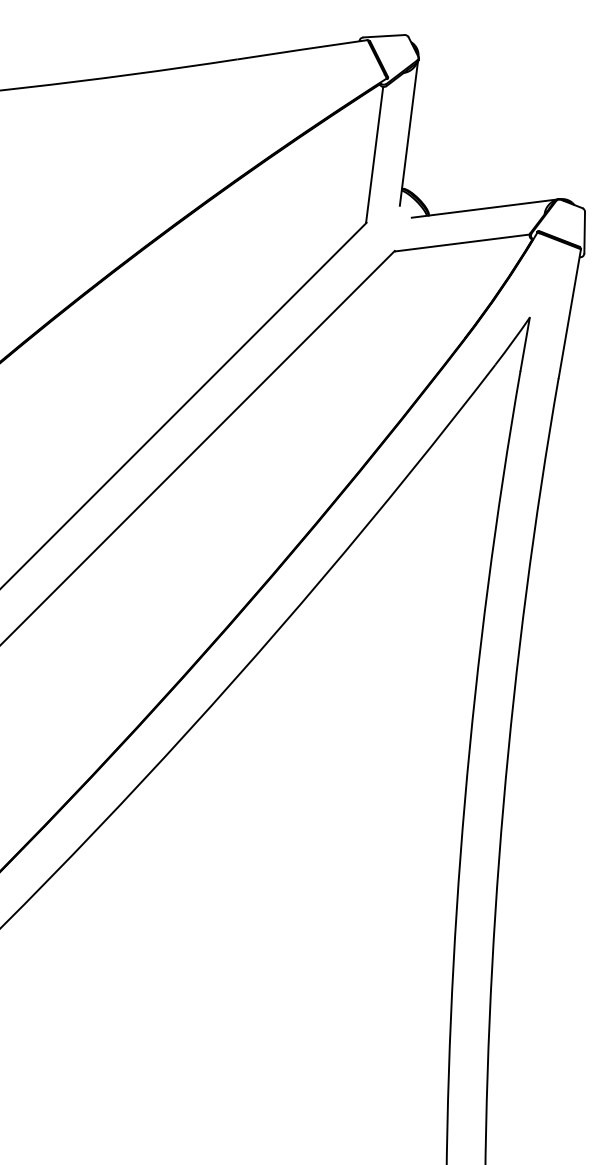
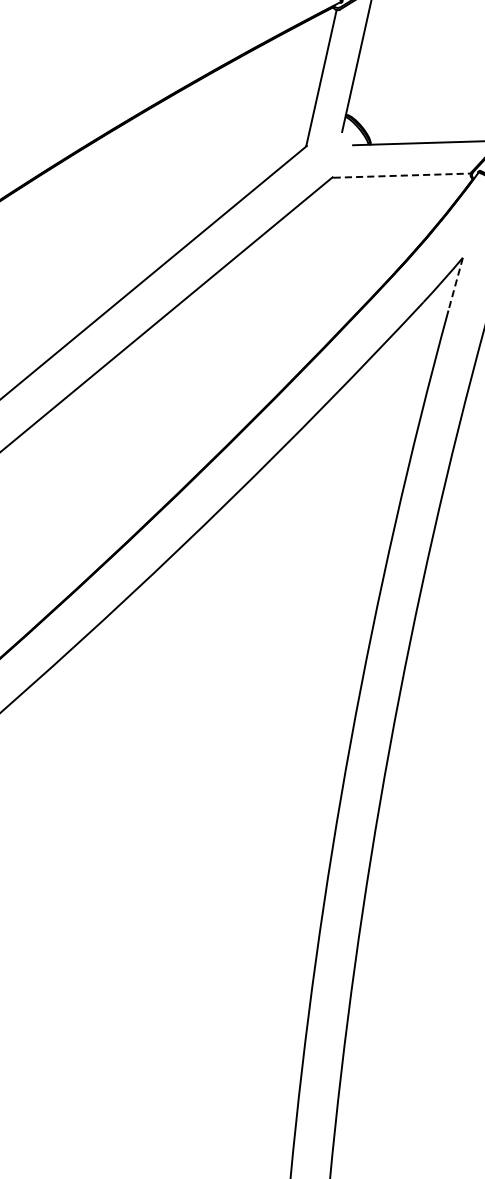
line: (462, 242) -> (402, 175), solid -> dashed
line: (525, 344) -> (456, 284), solid -> dashed

